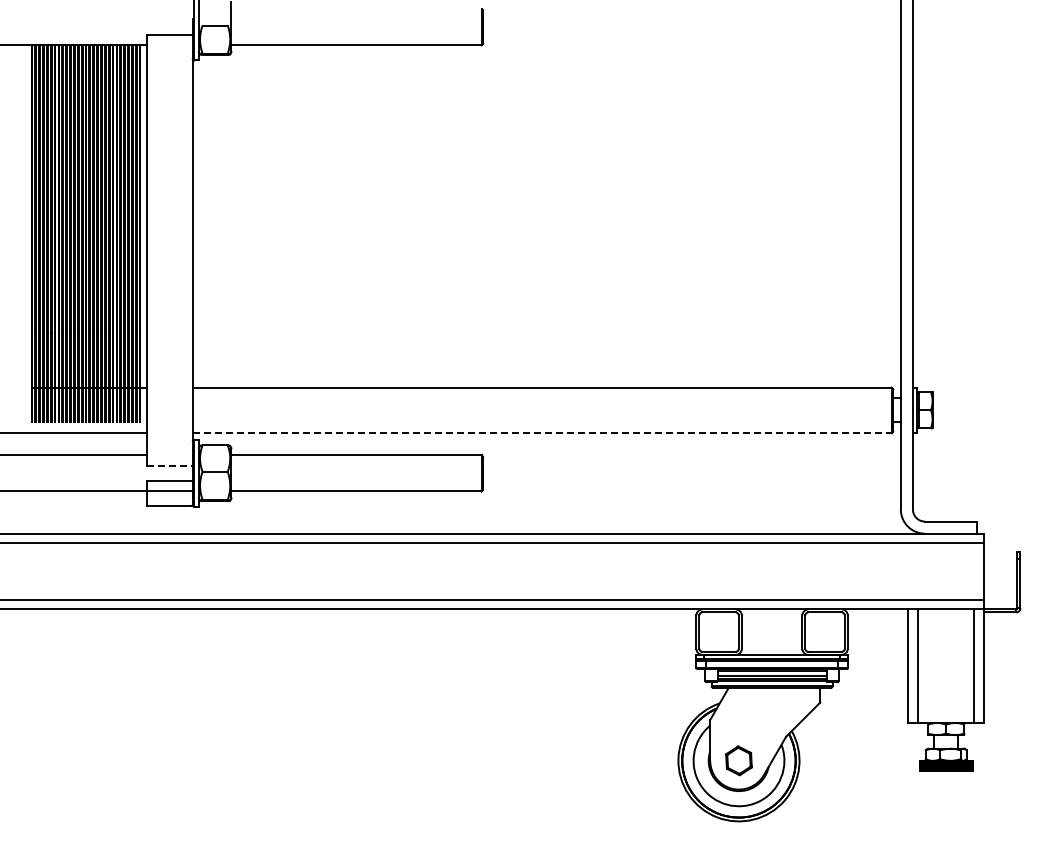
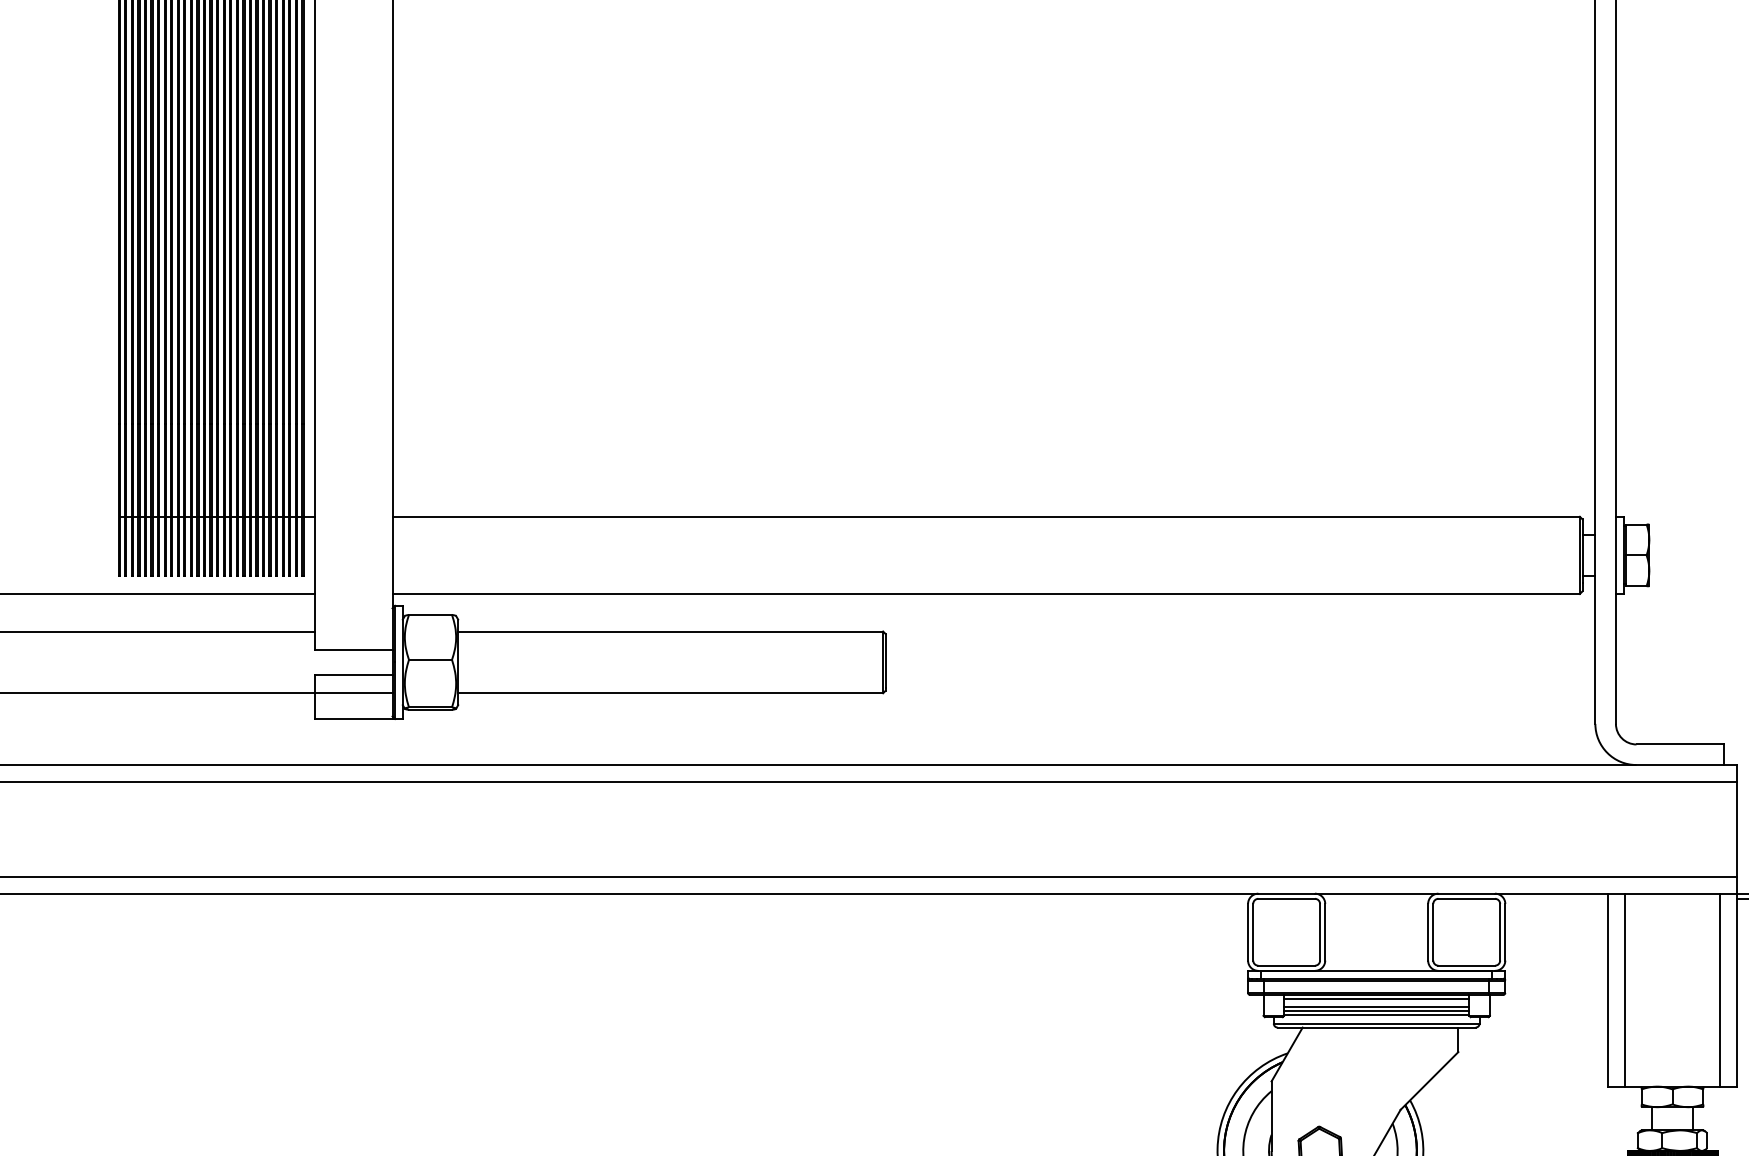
line: (542, 433) -> (986, 594), dashed -> solid
line: (170, 465) -> (354, 649), dashed -> solid

